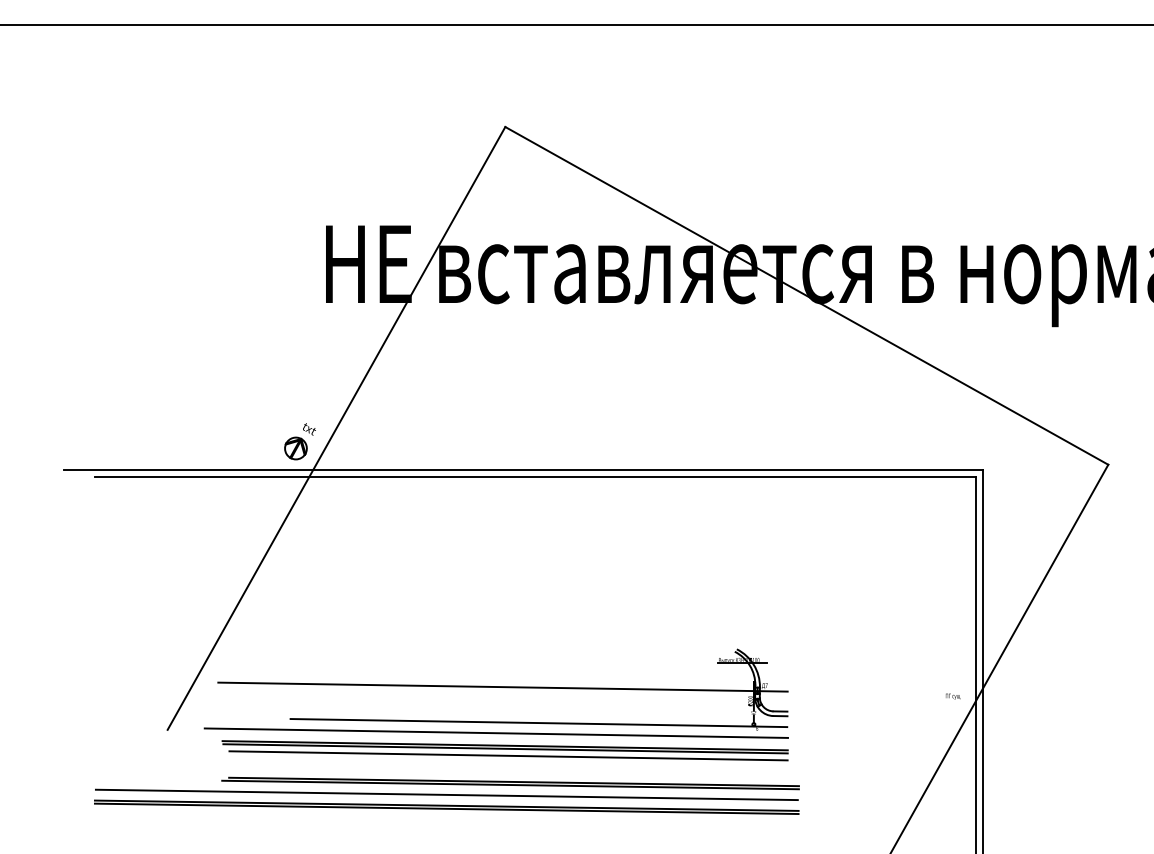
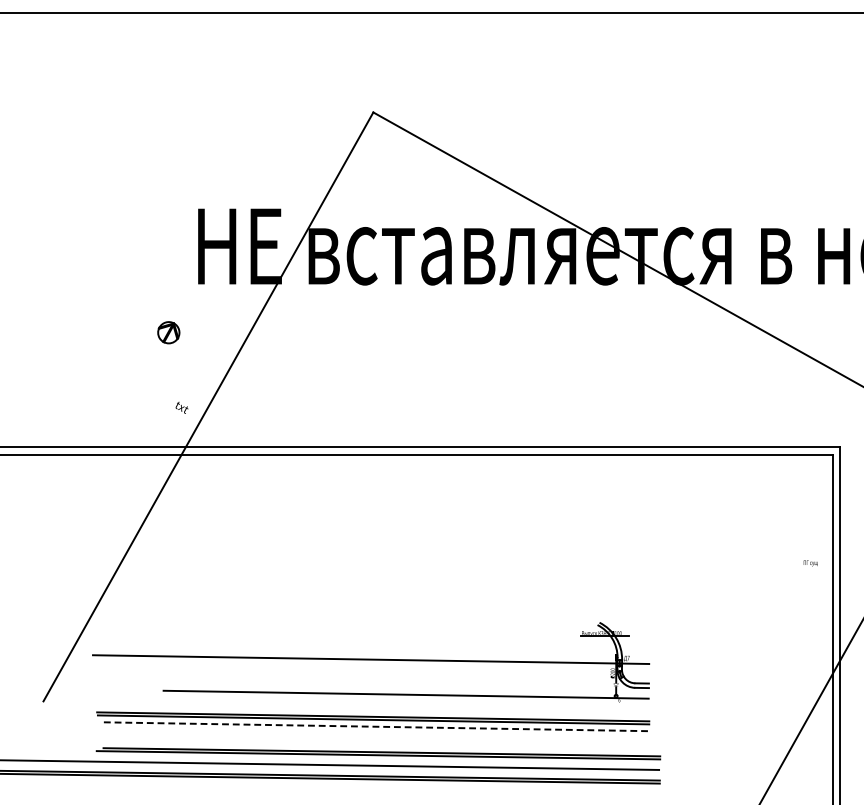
part: (295, 448) -> (168, 332), moved
text: (952, 696) -> (810, 563), moved
line: (495, 732) -> (363, 703), removed
line: (509, 755) -> (377, 726), solid -> dashed

